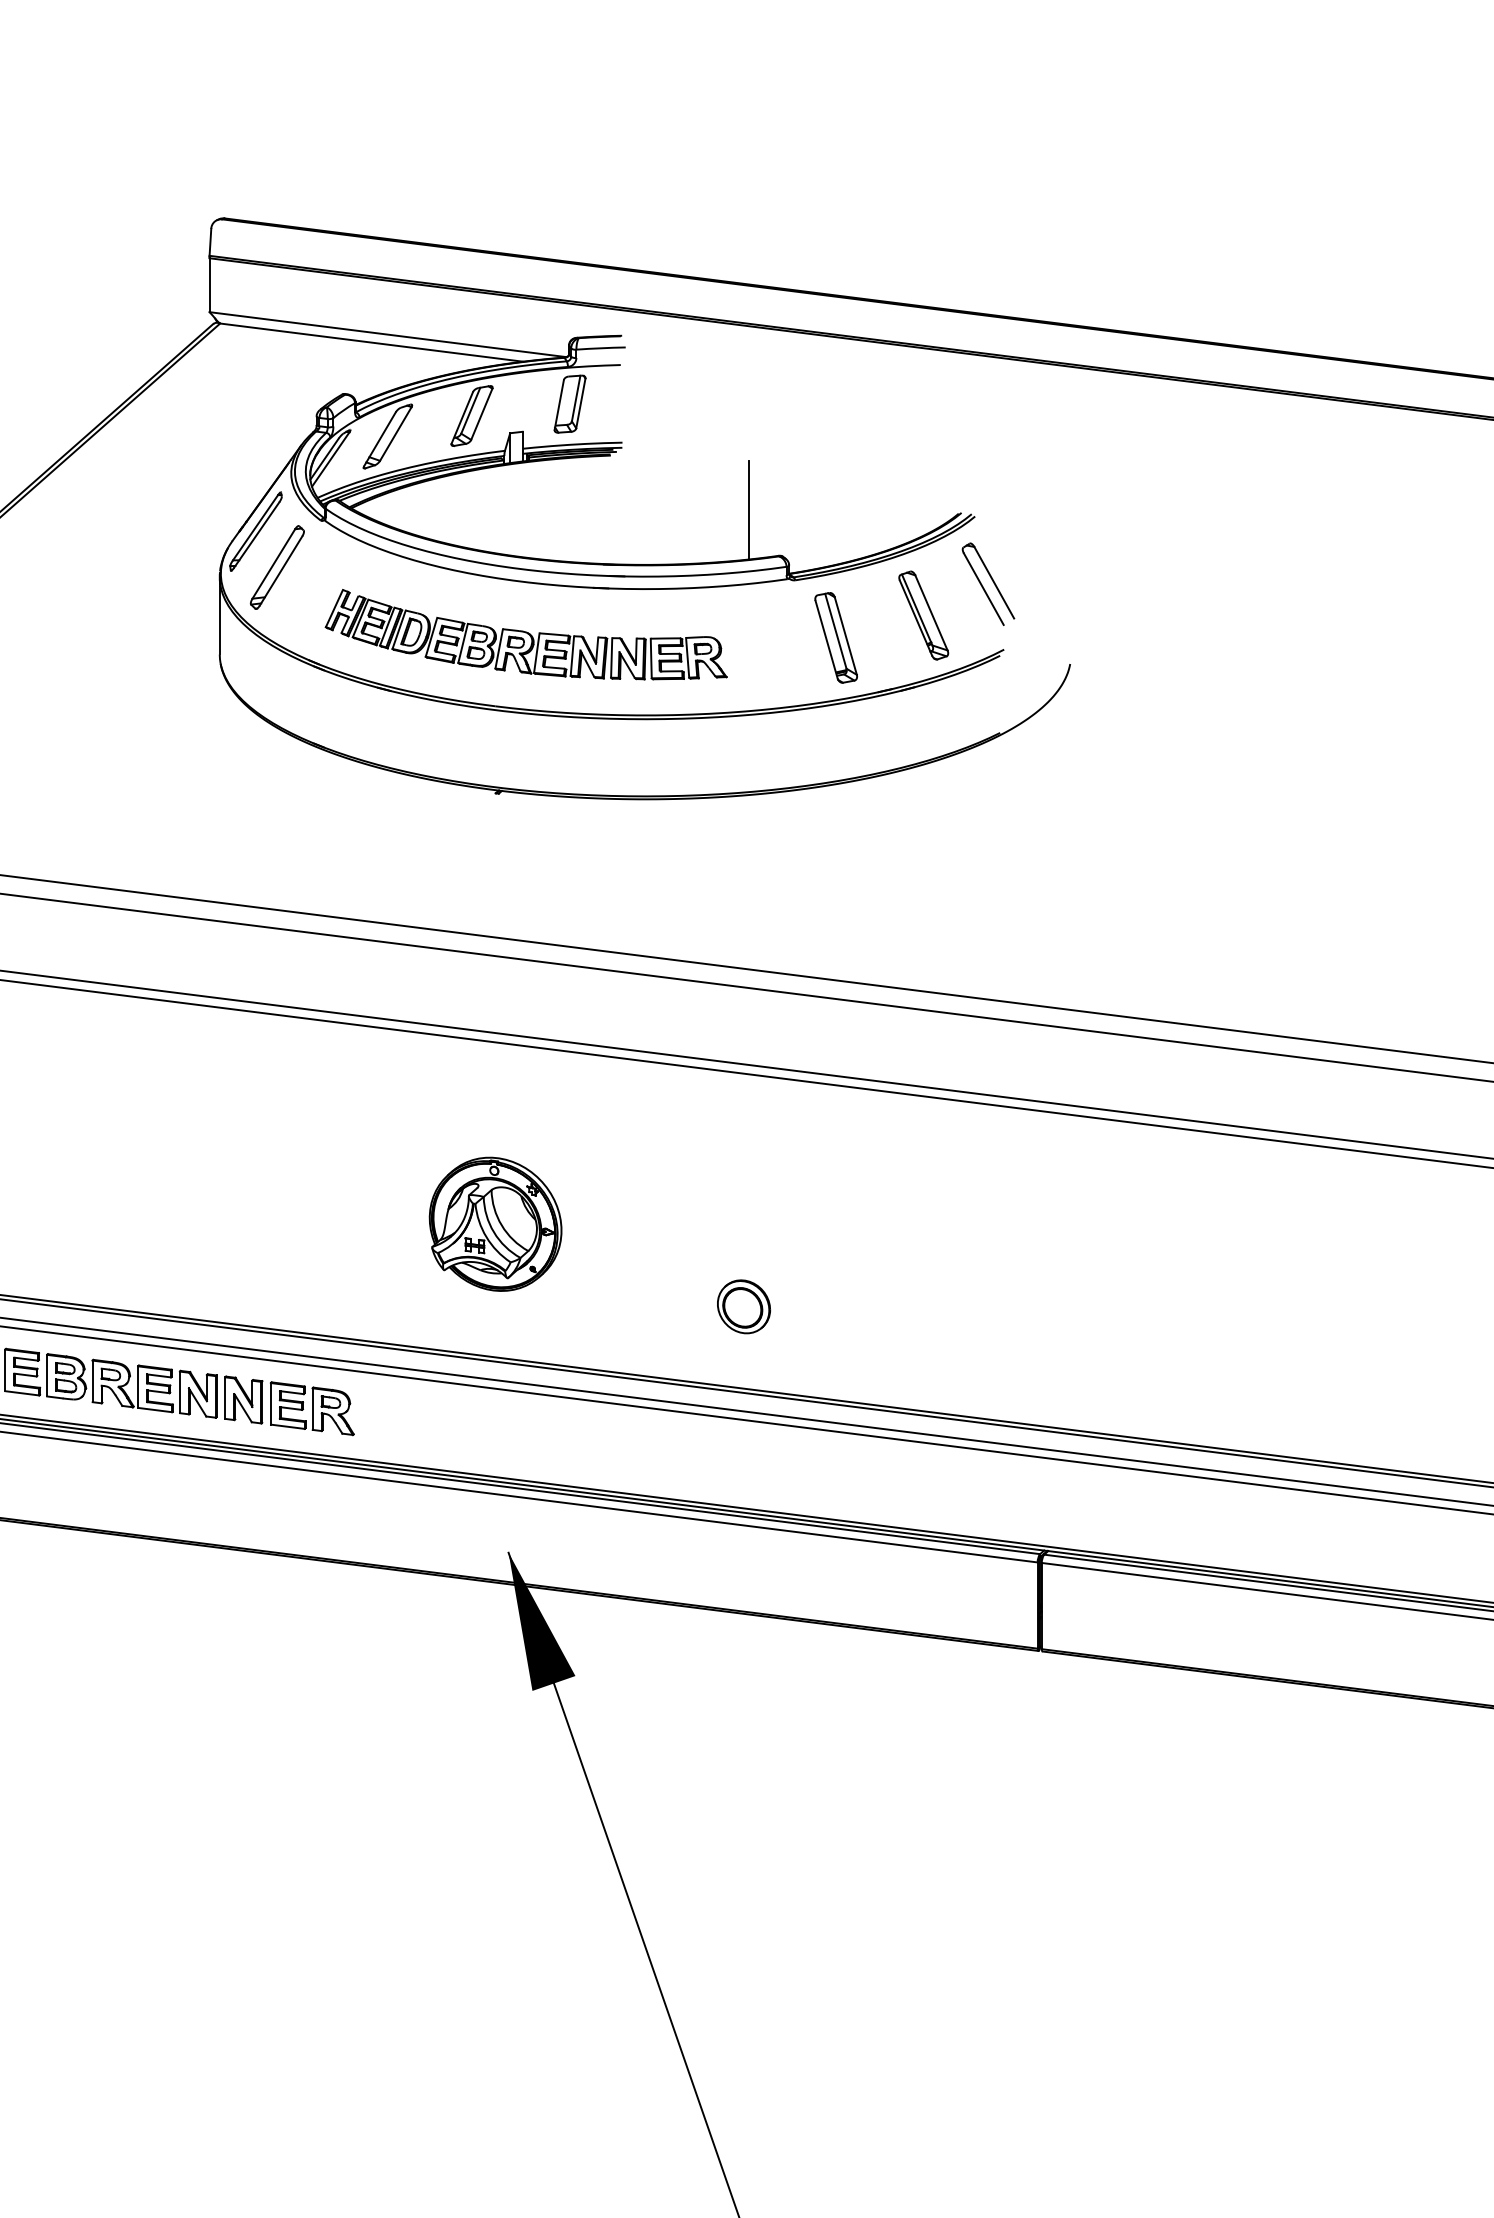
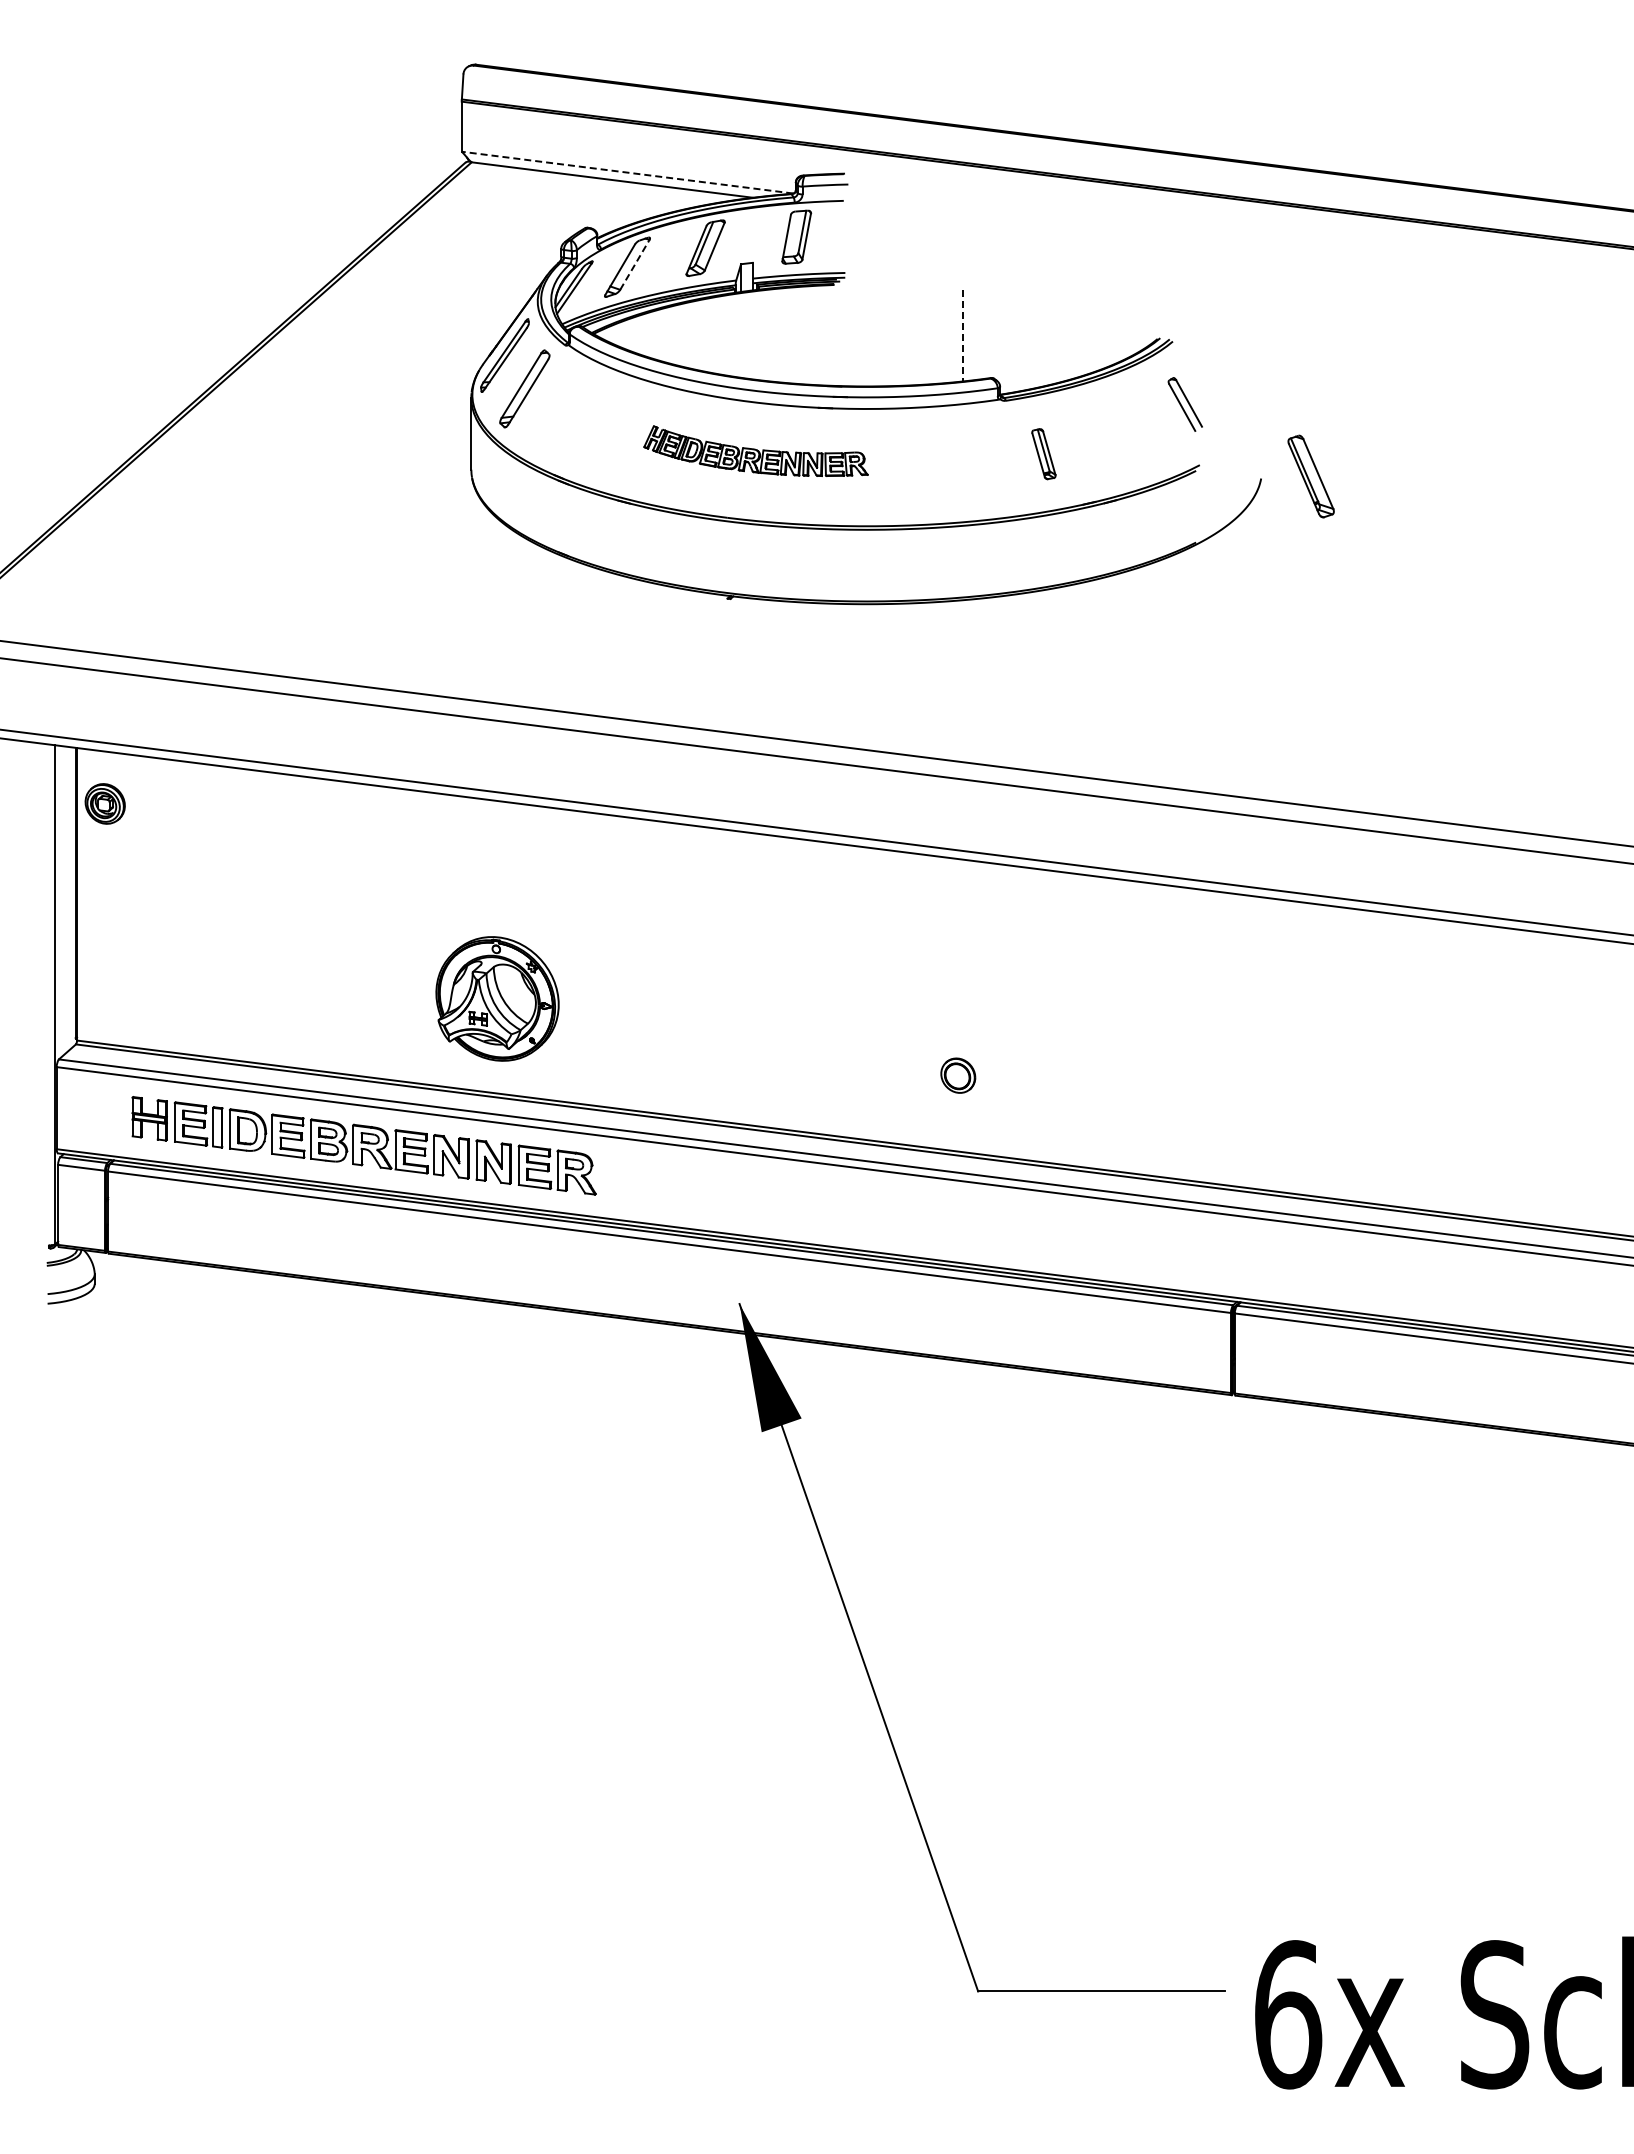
line: (387, 334) -> (627, 172), solid -> dashed
line: (395, 433) -> (634, 264), solid -> dashed
line: (748, 509) -> (962, 335), solid -> dashed
part: (988, 584) -> (1185, 404), size x0.7
part: (923, 615) -> (1310, 476), moved
part: (525, 633) -> (755, 450), size x0.6
part: (835, 637) -> (1043, 453), size x0.6
part: (495, 1223) -> (497, 998), moved
part: (744, 1306) -> (958, 1075), size x0.7

